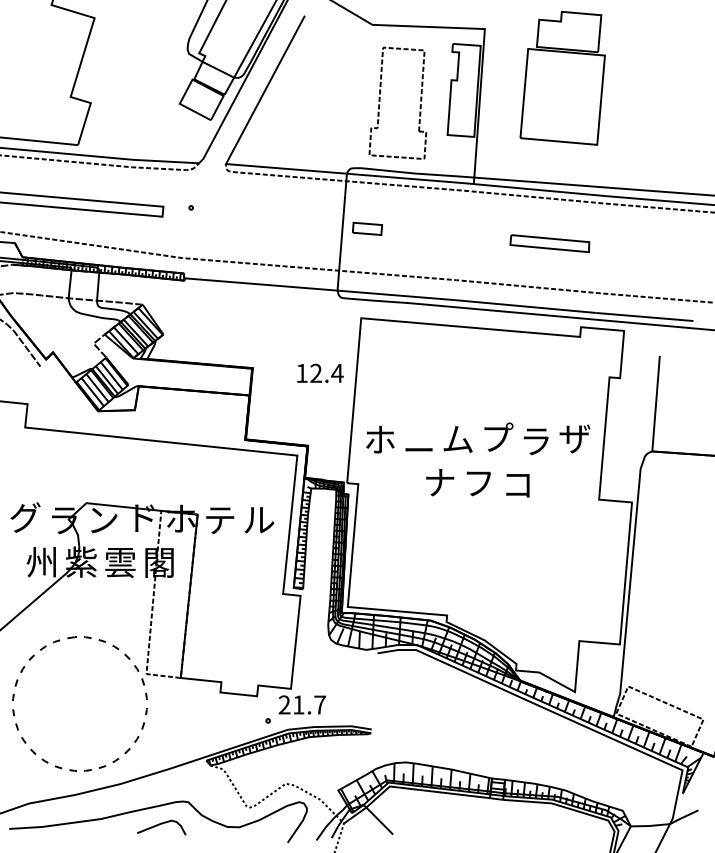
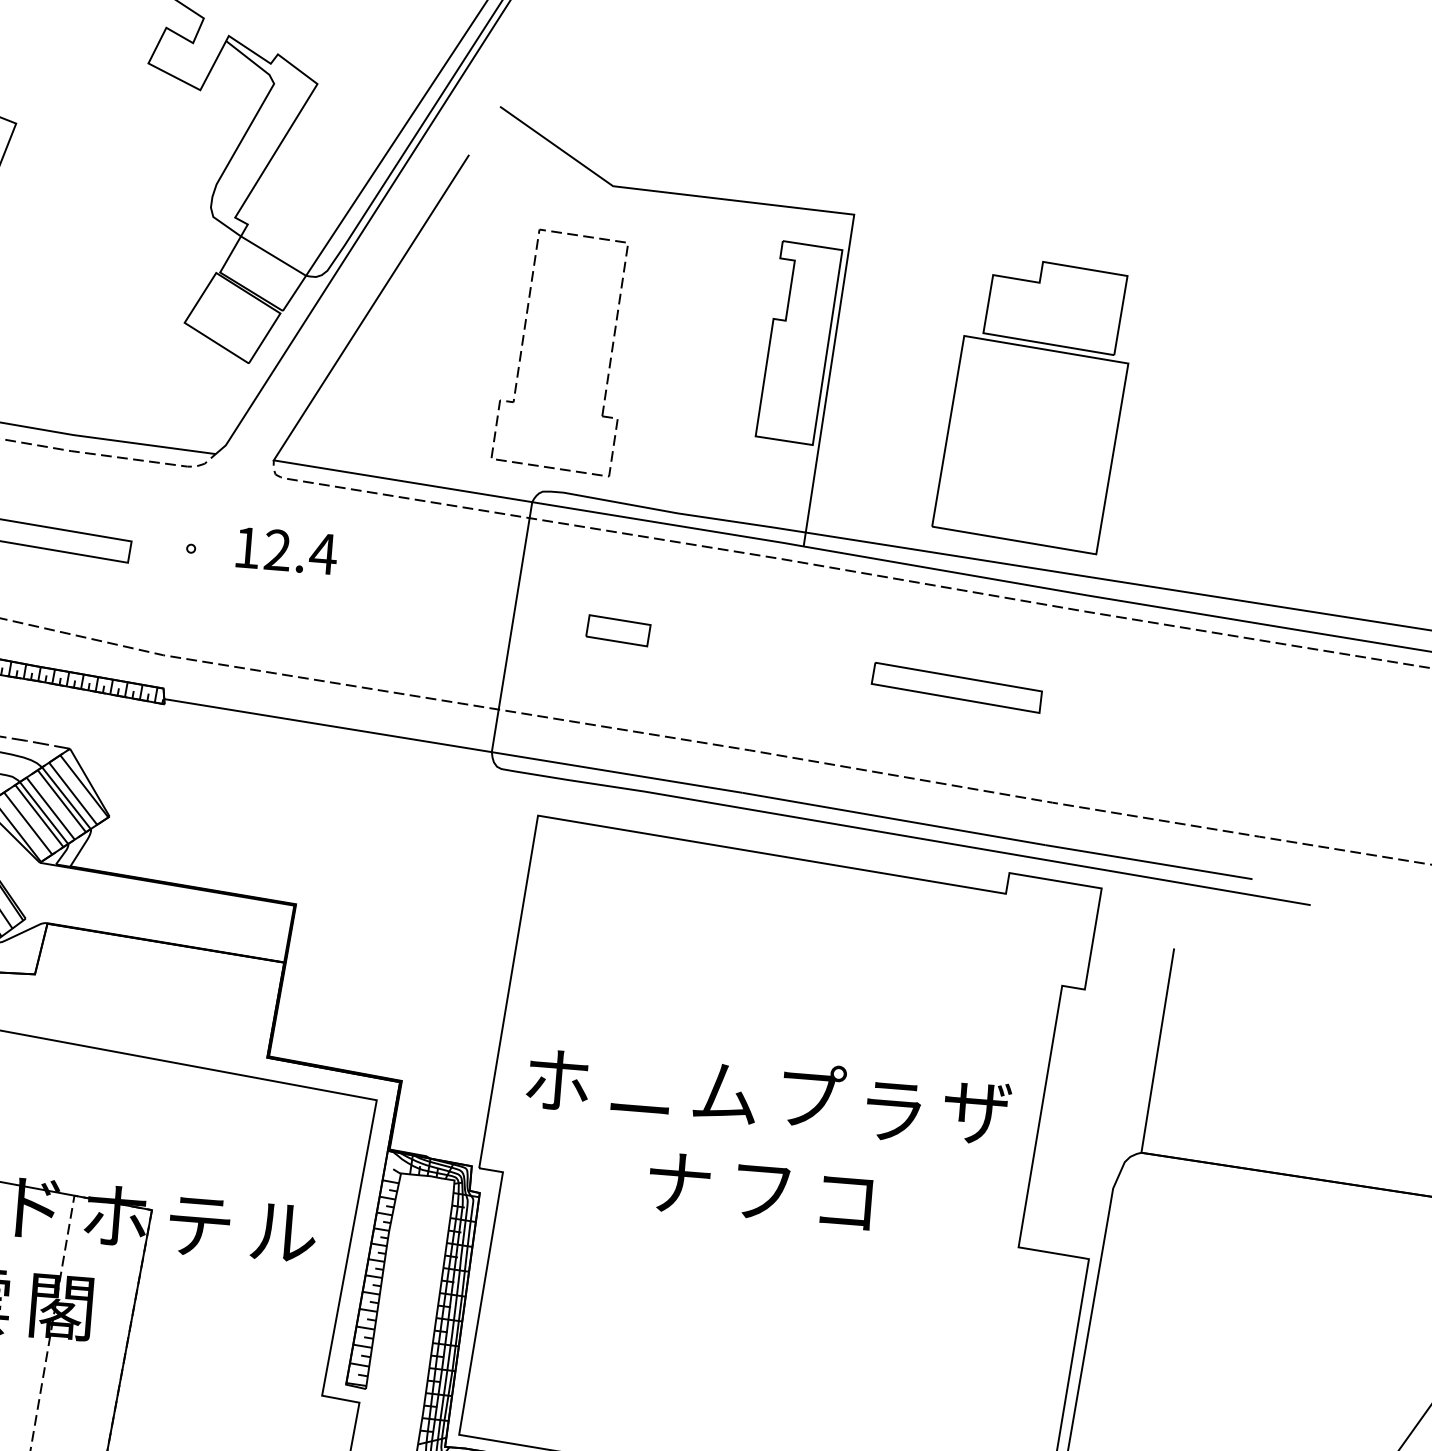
part: (562, 77) -> (1033, 403), moved
part: (380, 101) -> (524, 345), moved
part: (367, 228) -> (618, 629), moved
text: (320, 372) -> (287, 549), moved

